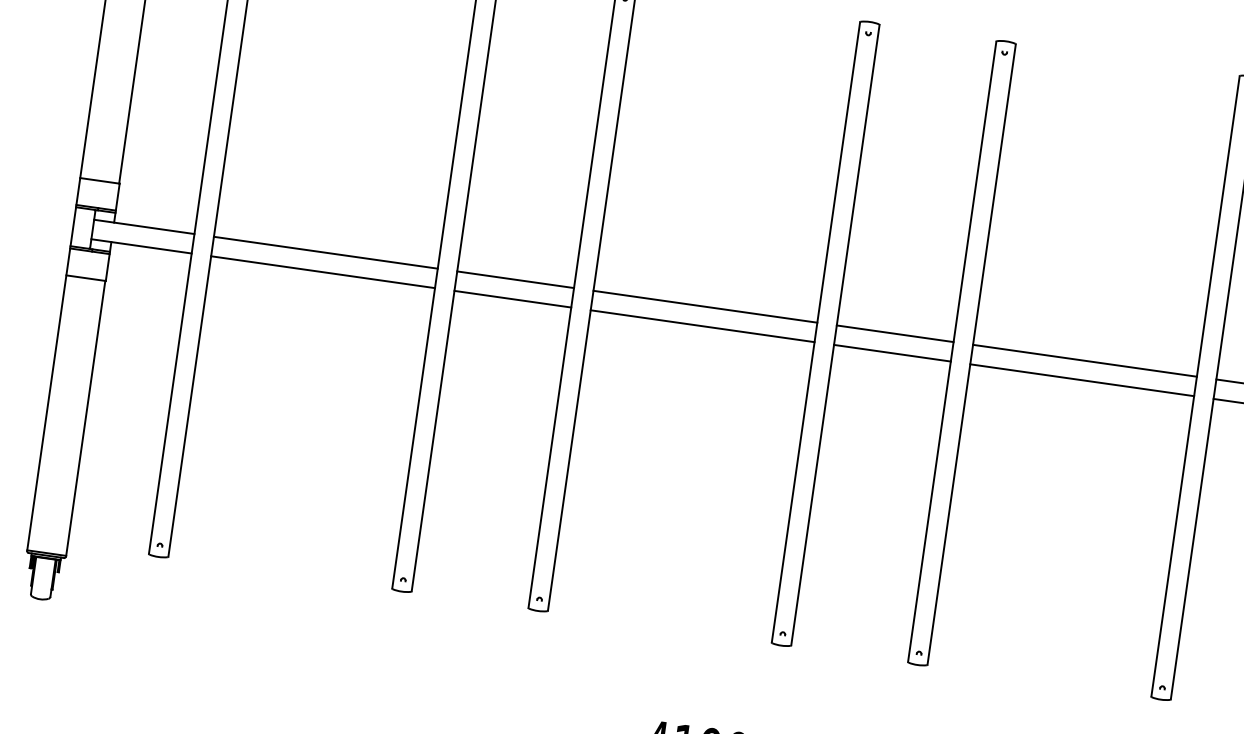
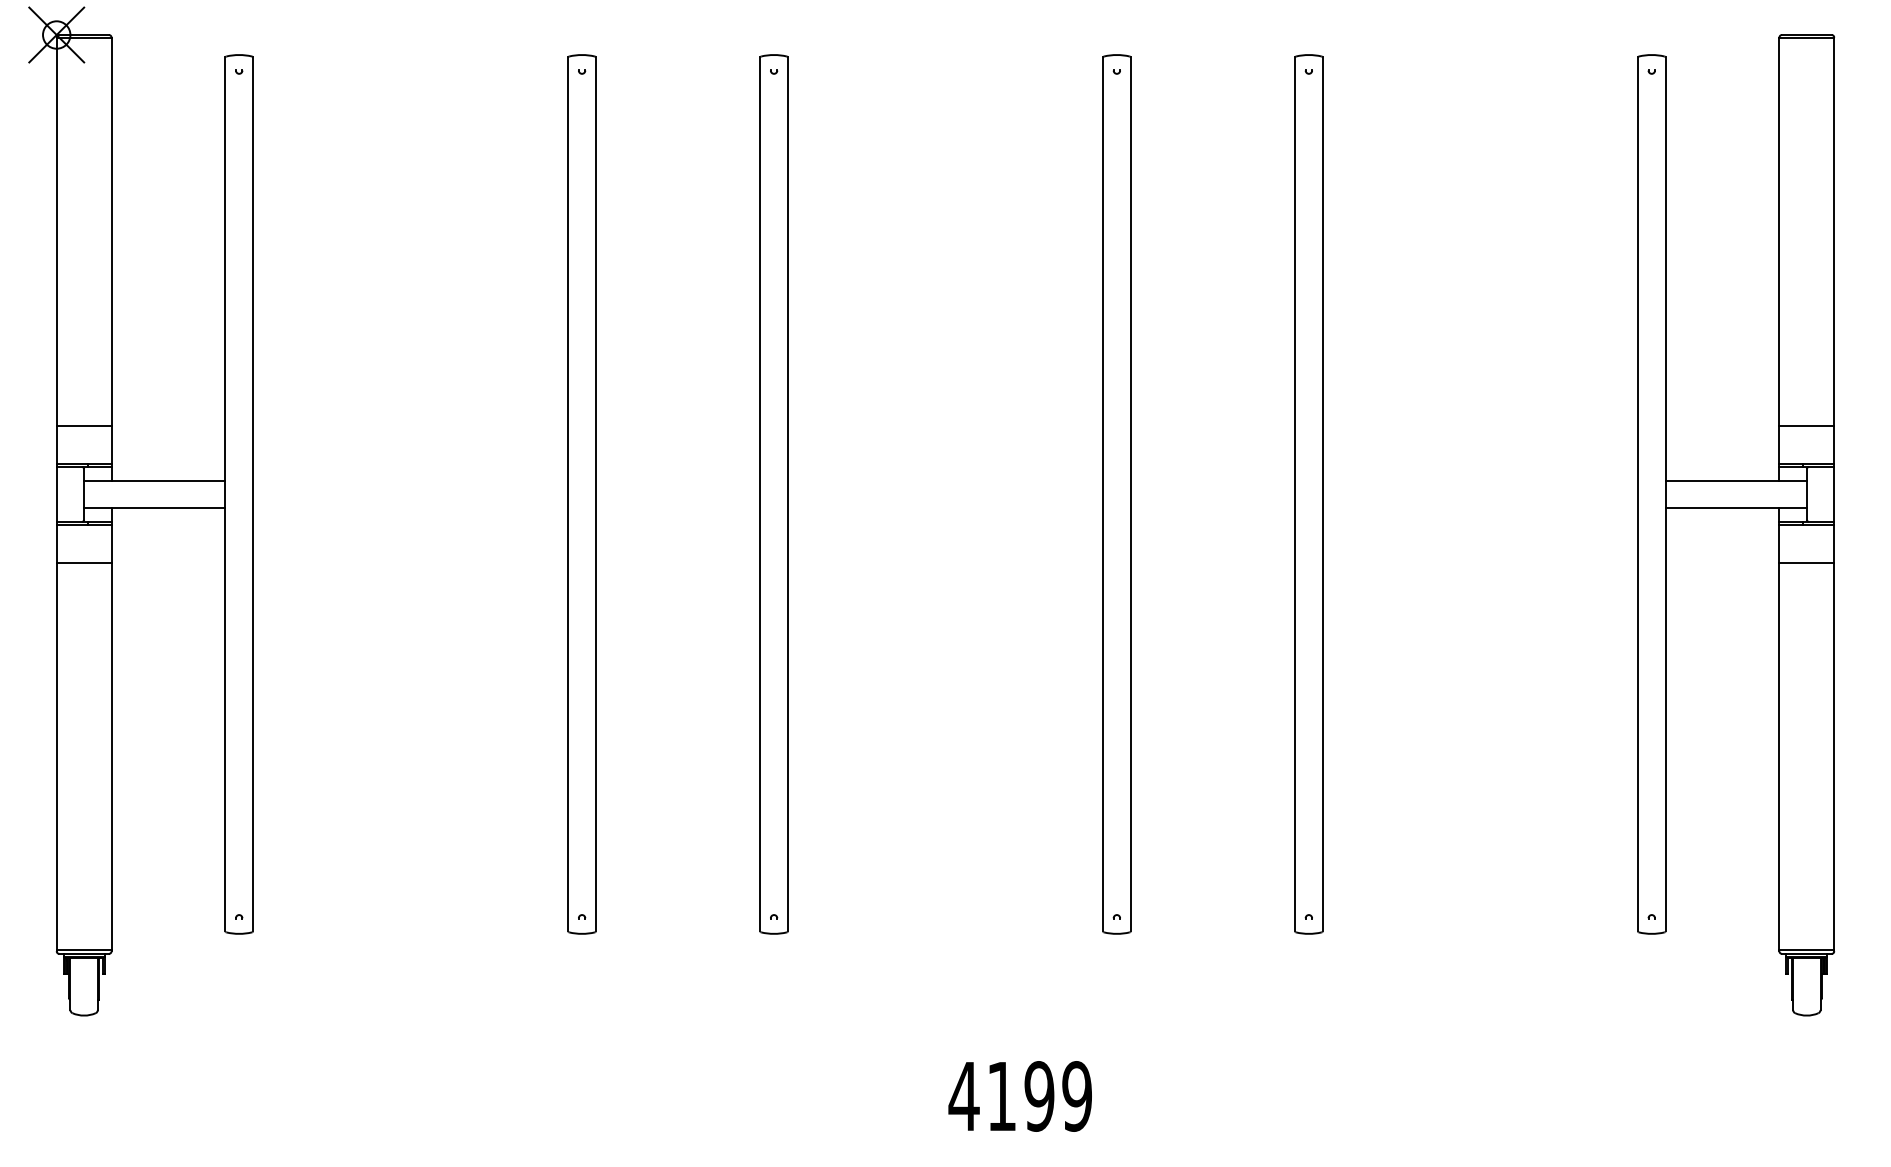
line: (325, 252) -> (410, 480), removed
line: (322, 272) -> (410, 508), removed
line: (515, 279) -> (677, 480), removed
line: (512, 299) -> (677, 508), removed
line: (705, 306) -> (945, 480), removed
line: (702, 326) -> (945, 508), removed
line: (894, 333) -> (1212, 480), removed
line: (892, 353) -> (1212, 508), removed
line: (1085, 360) -> (1480, 480), removed
line: (1082, 380) -> (1480, 508), removed

